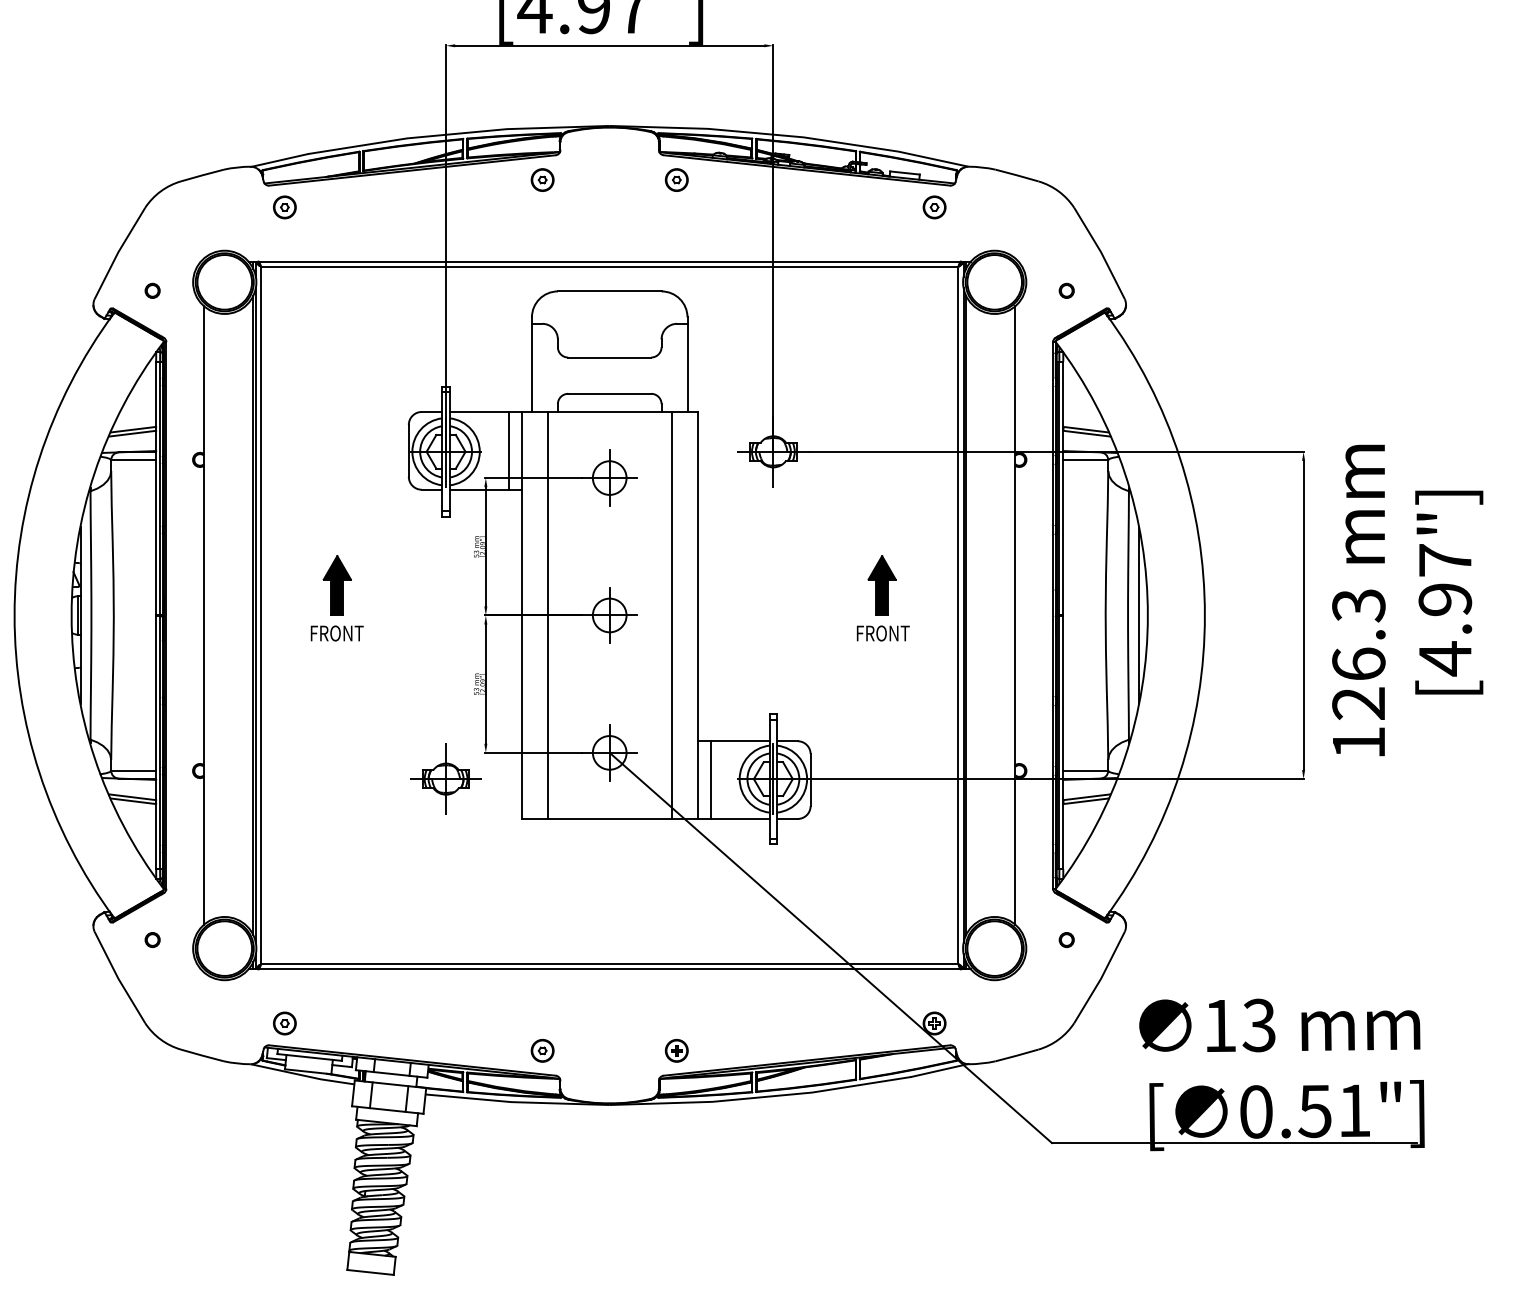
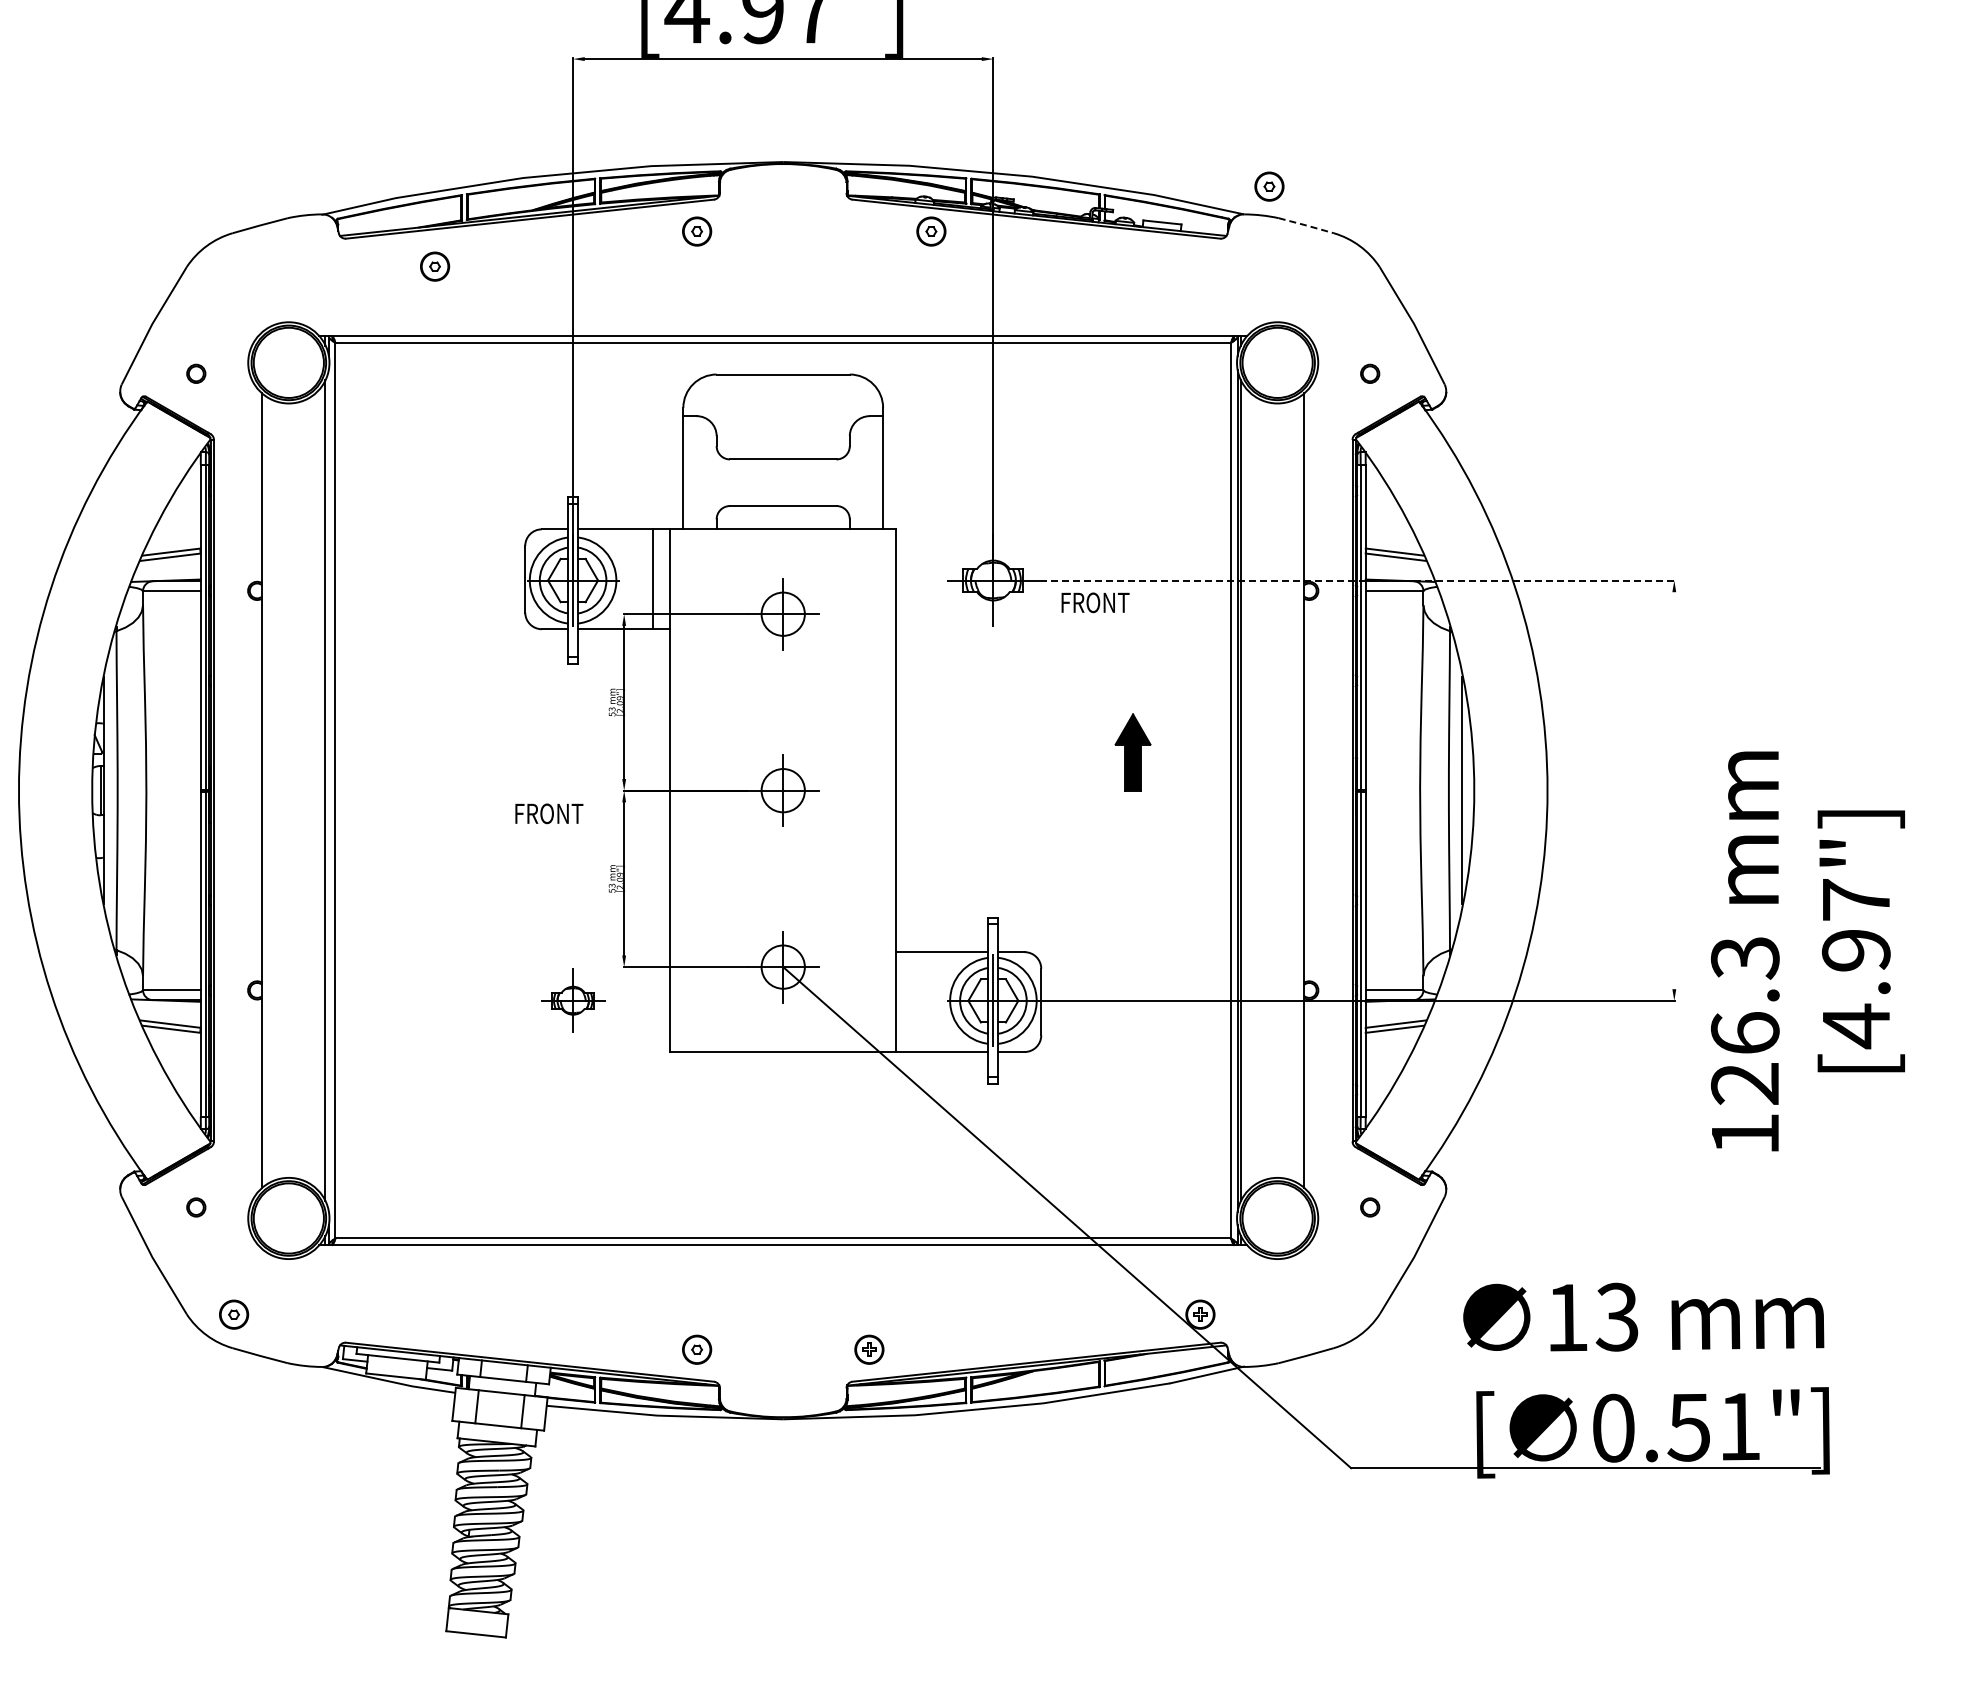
line: (1017, 175) -> (1306, 225), solid -> dashed
part: (676, 180) -> (931, 231), moved
part: (285, 207) -> (435, 266), moved
part: (934, 207) -> (1269, 186), moved
line: (1057, 451) -> (1358, 580), solid -> dashed
part: (337, 585) -> (433, 752), removed
text: (1407, 600) -> (1807, 951), moved
line: (255, 615) -> (328, 790), removed
line: (547, 615) -> (703, 790), removed
line: (672, 615) -> (863, 790), removed
line: (1303, 615) -> (1674, 790), removed
text: (337, 633) -> (549, 813), moved
text: (883, 633) -> (1095, 602), moved
part: (446, 778) -> (573, 1000), size x0.7
line: (711, 780) -> (913, 1002), removed
part: (285, 1023) -> (234, 1314), moved

